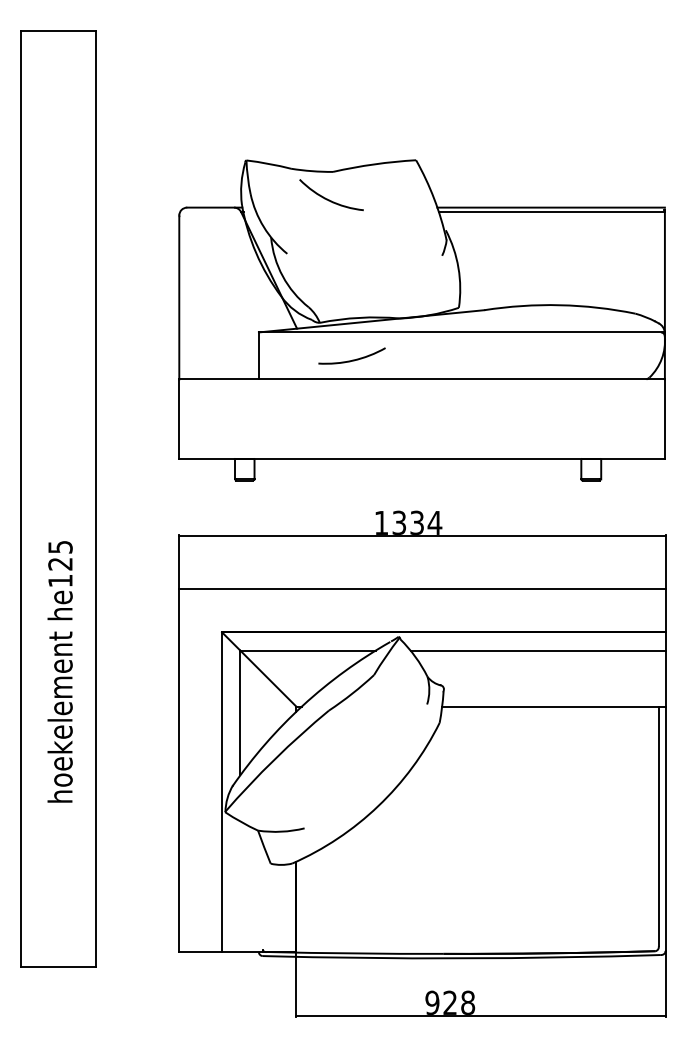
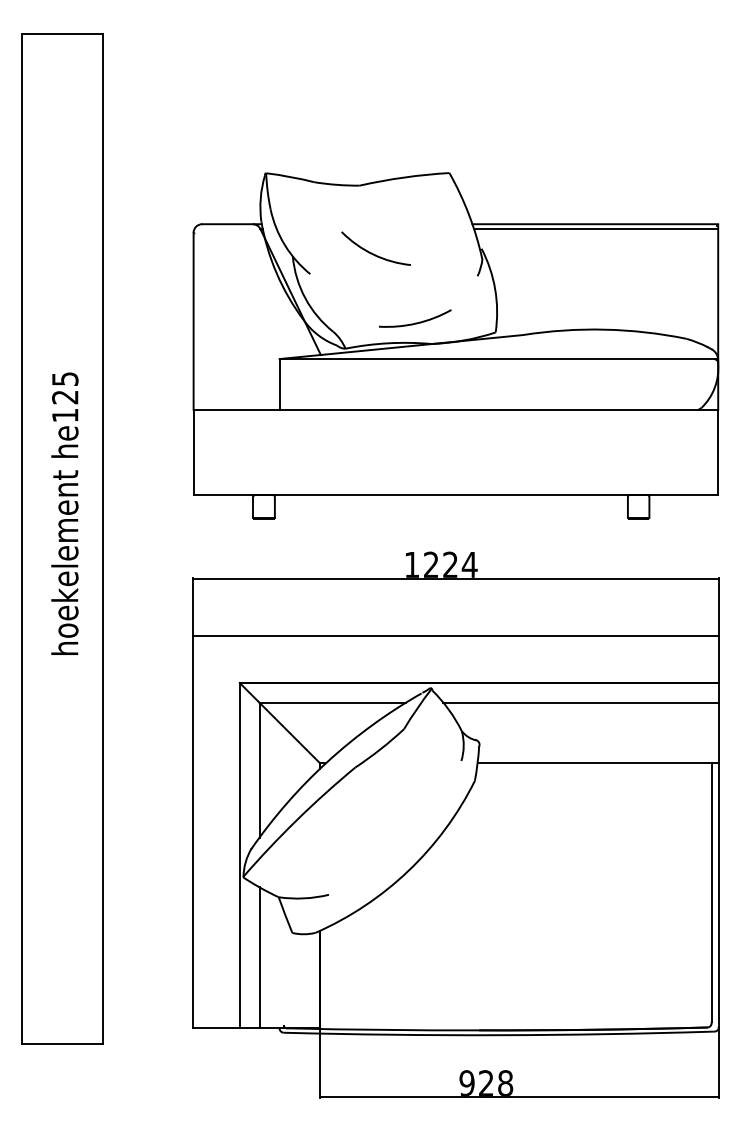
arc: (329, 199) -> (373, 253), moved
arc: (352, 359) -> (415, 322), moved
text: (407, 522) -> (440, 564), 1334 -> 1224
text: (59, 671) -> (64, 513), moved
line: (240, 886) -> (259, 957), added

